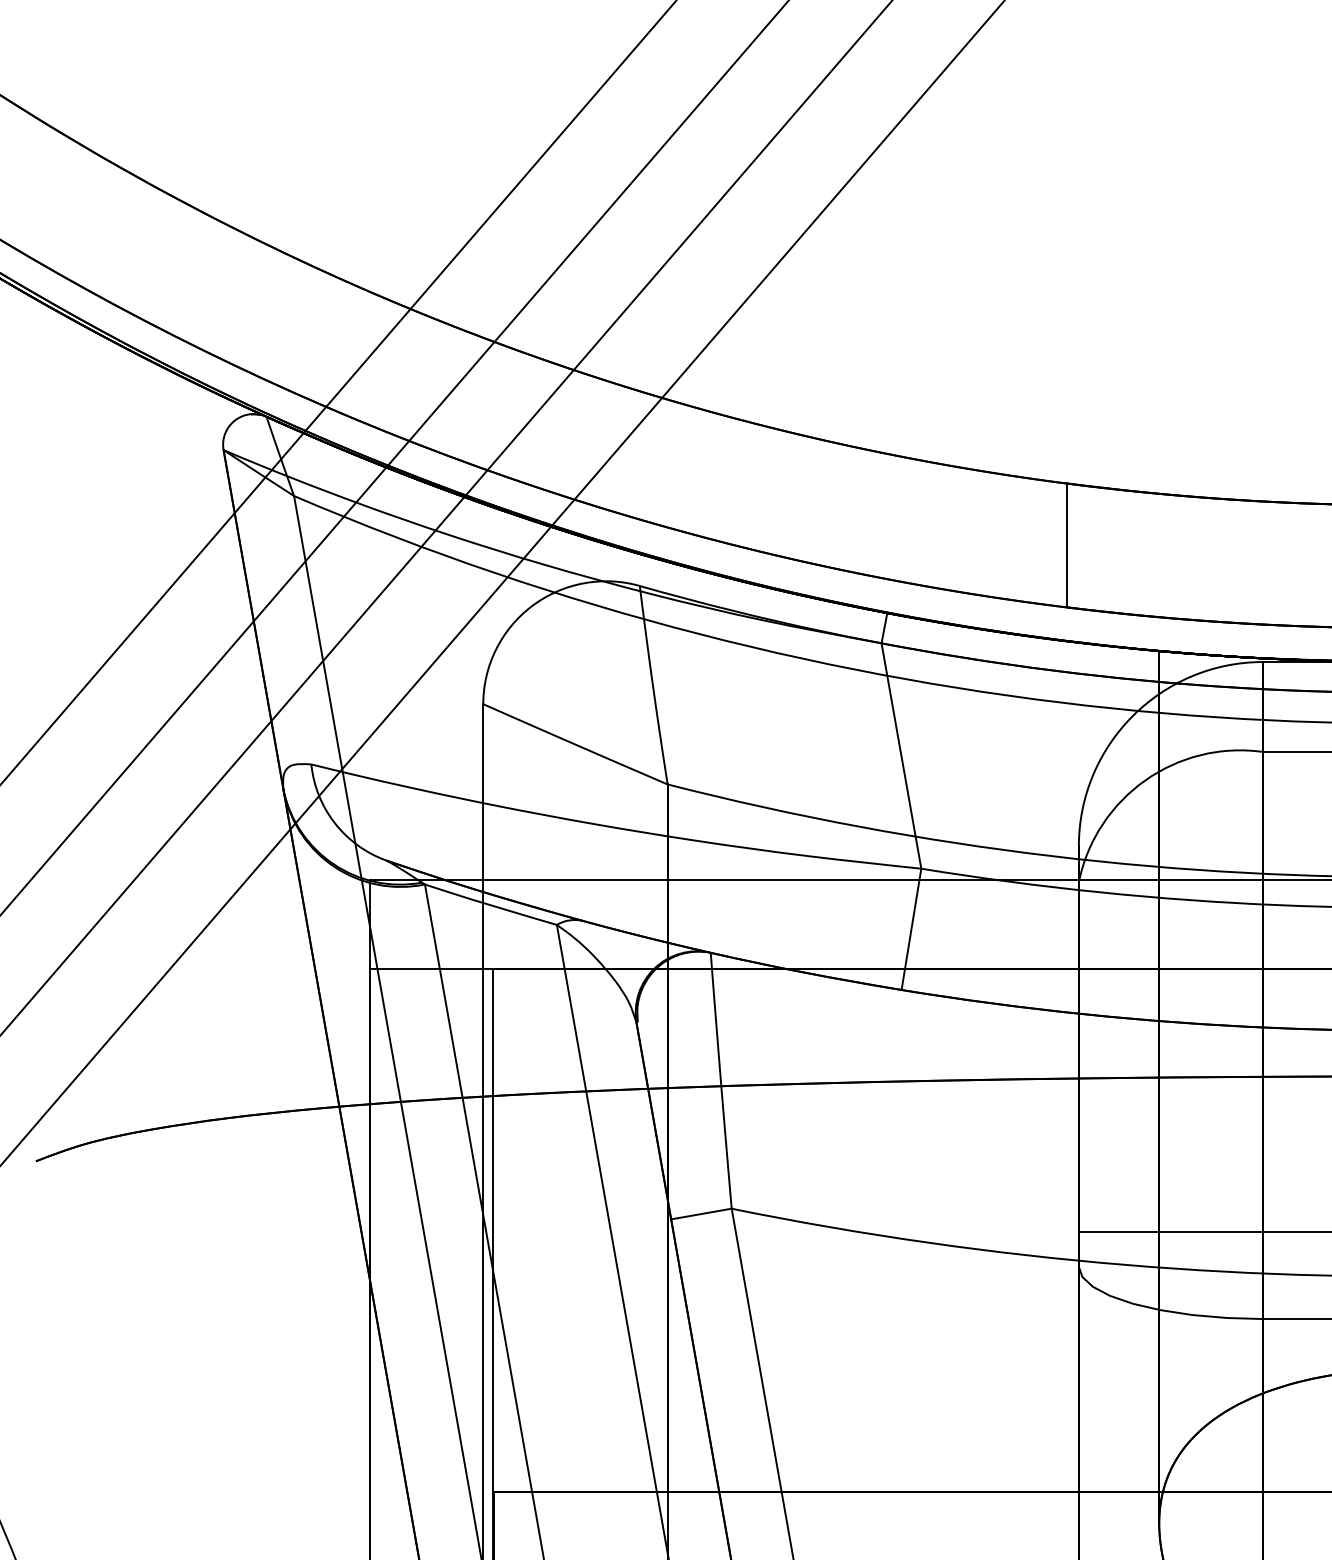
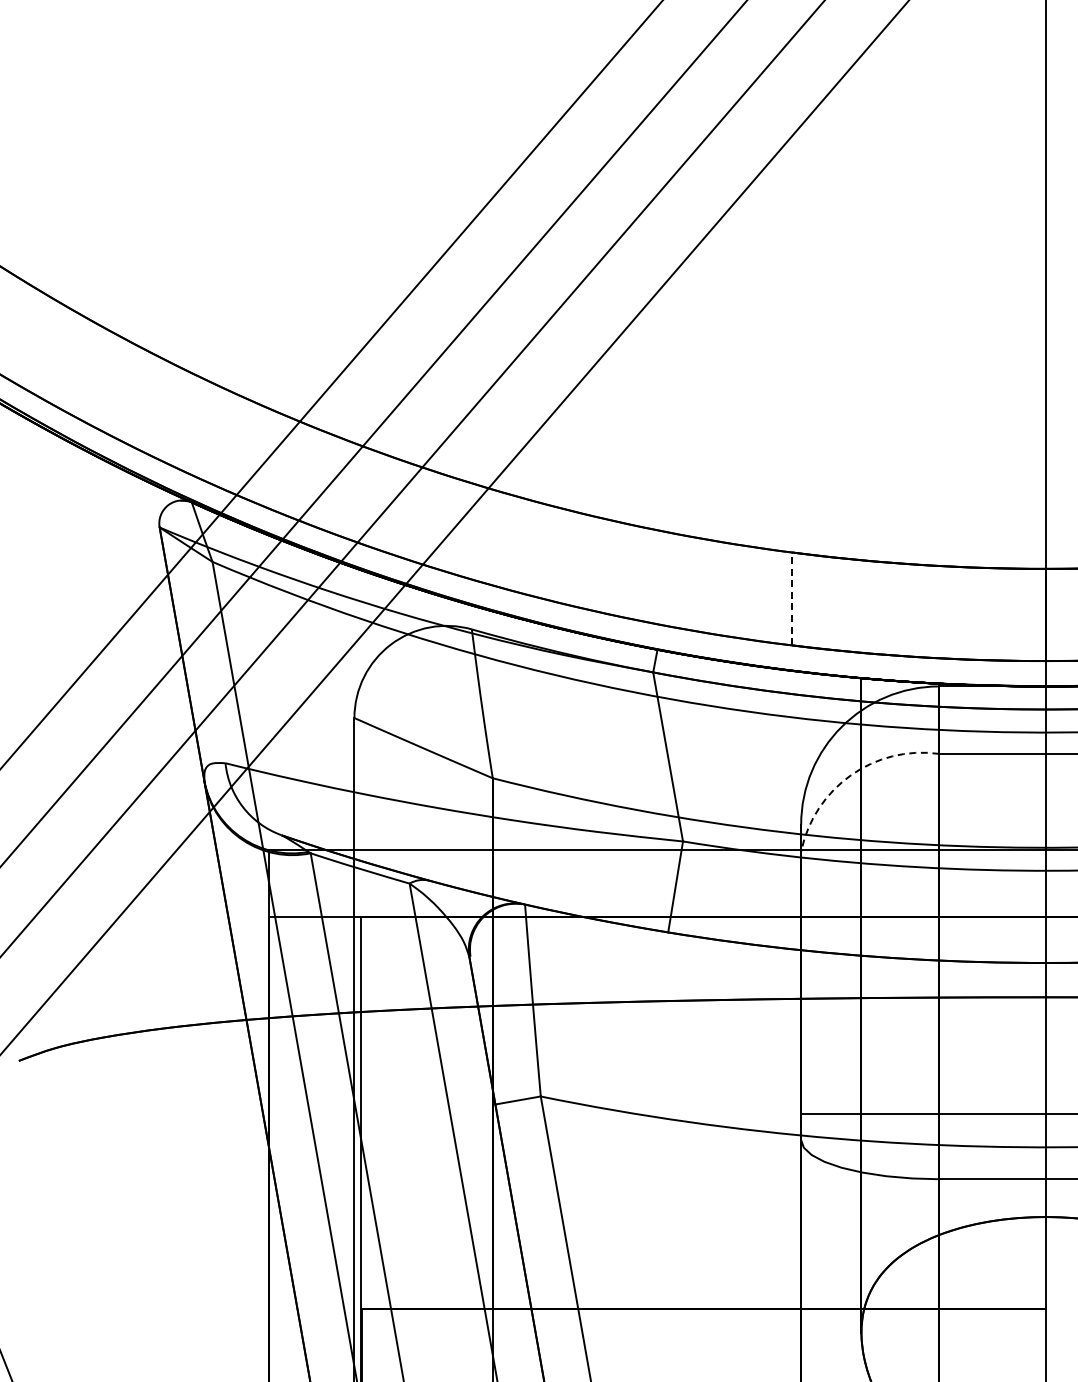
line: (1067, 544) -> (792, 598), solid -> dashed
arc: (1144, 780) -> (850, 775), solid -> dashed

